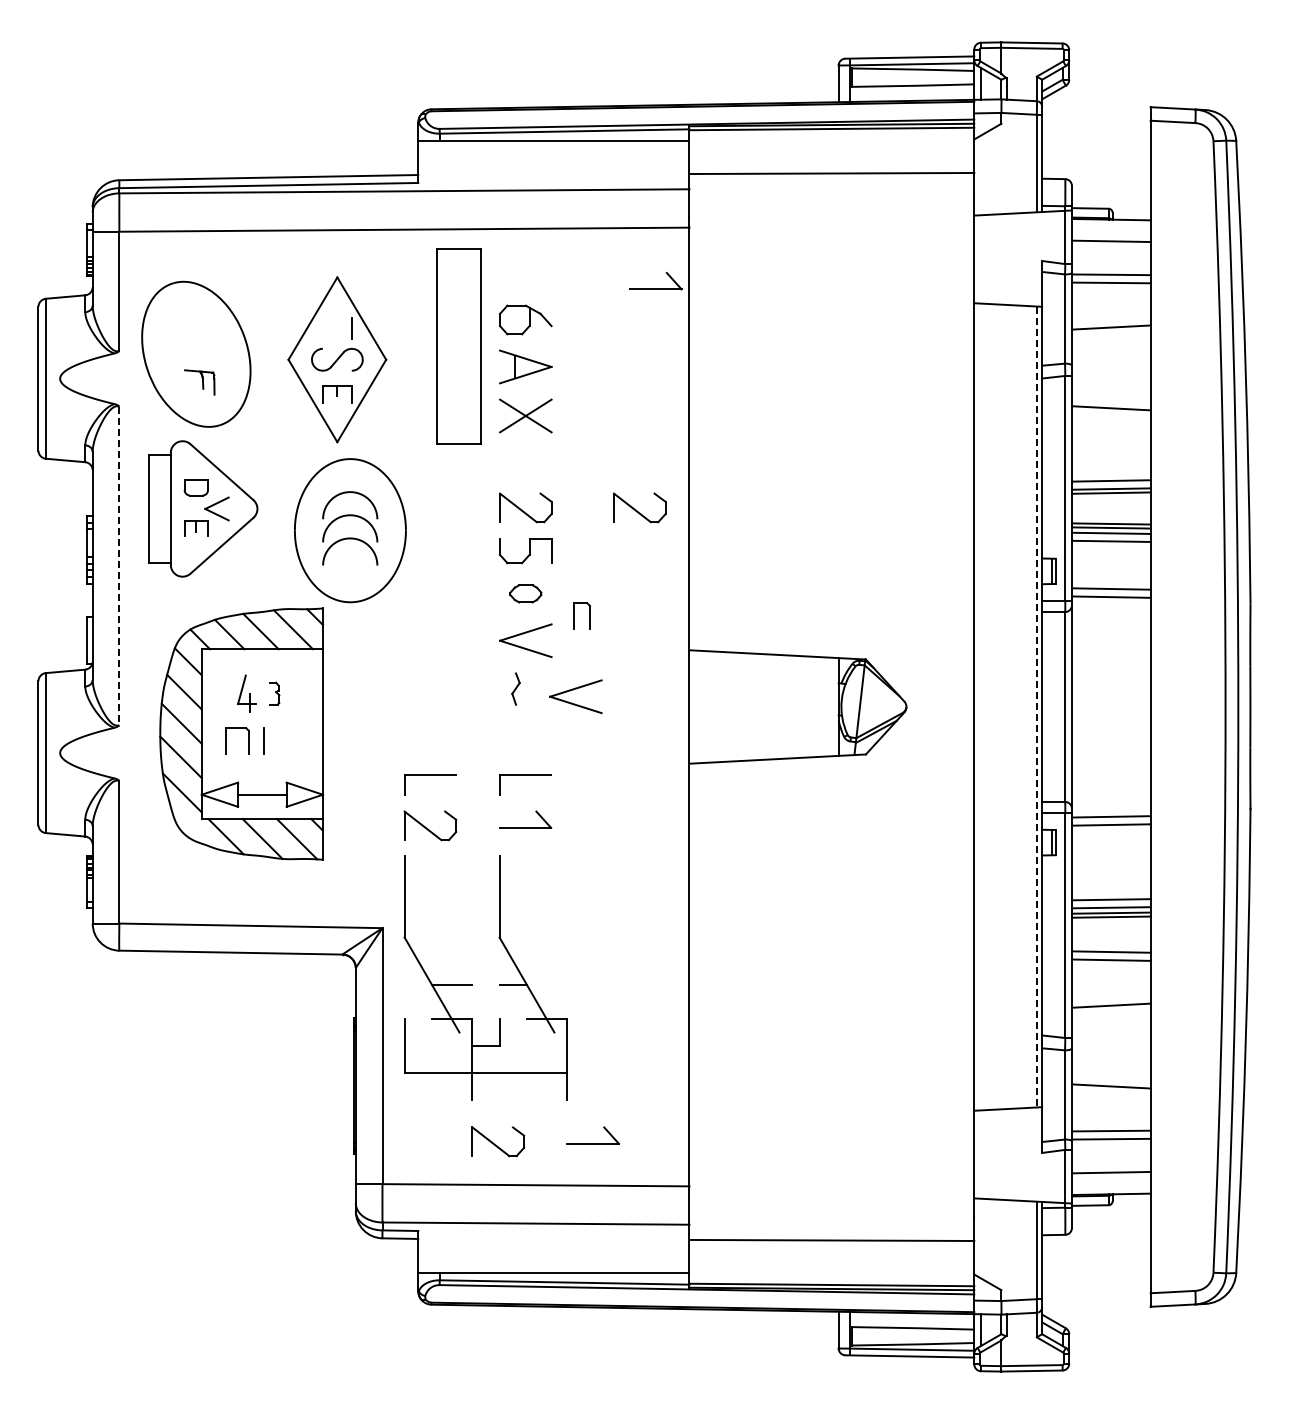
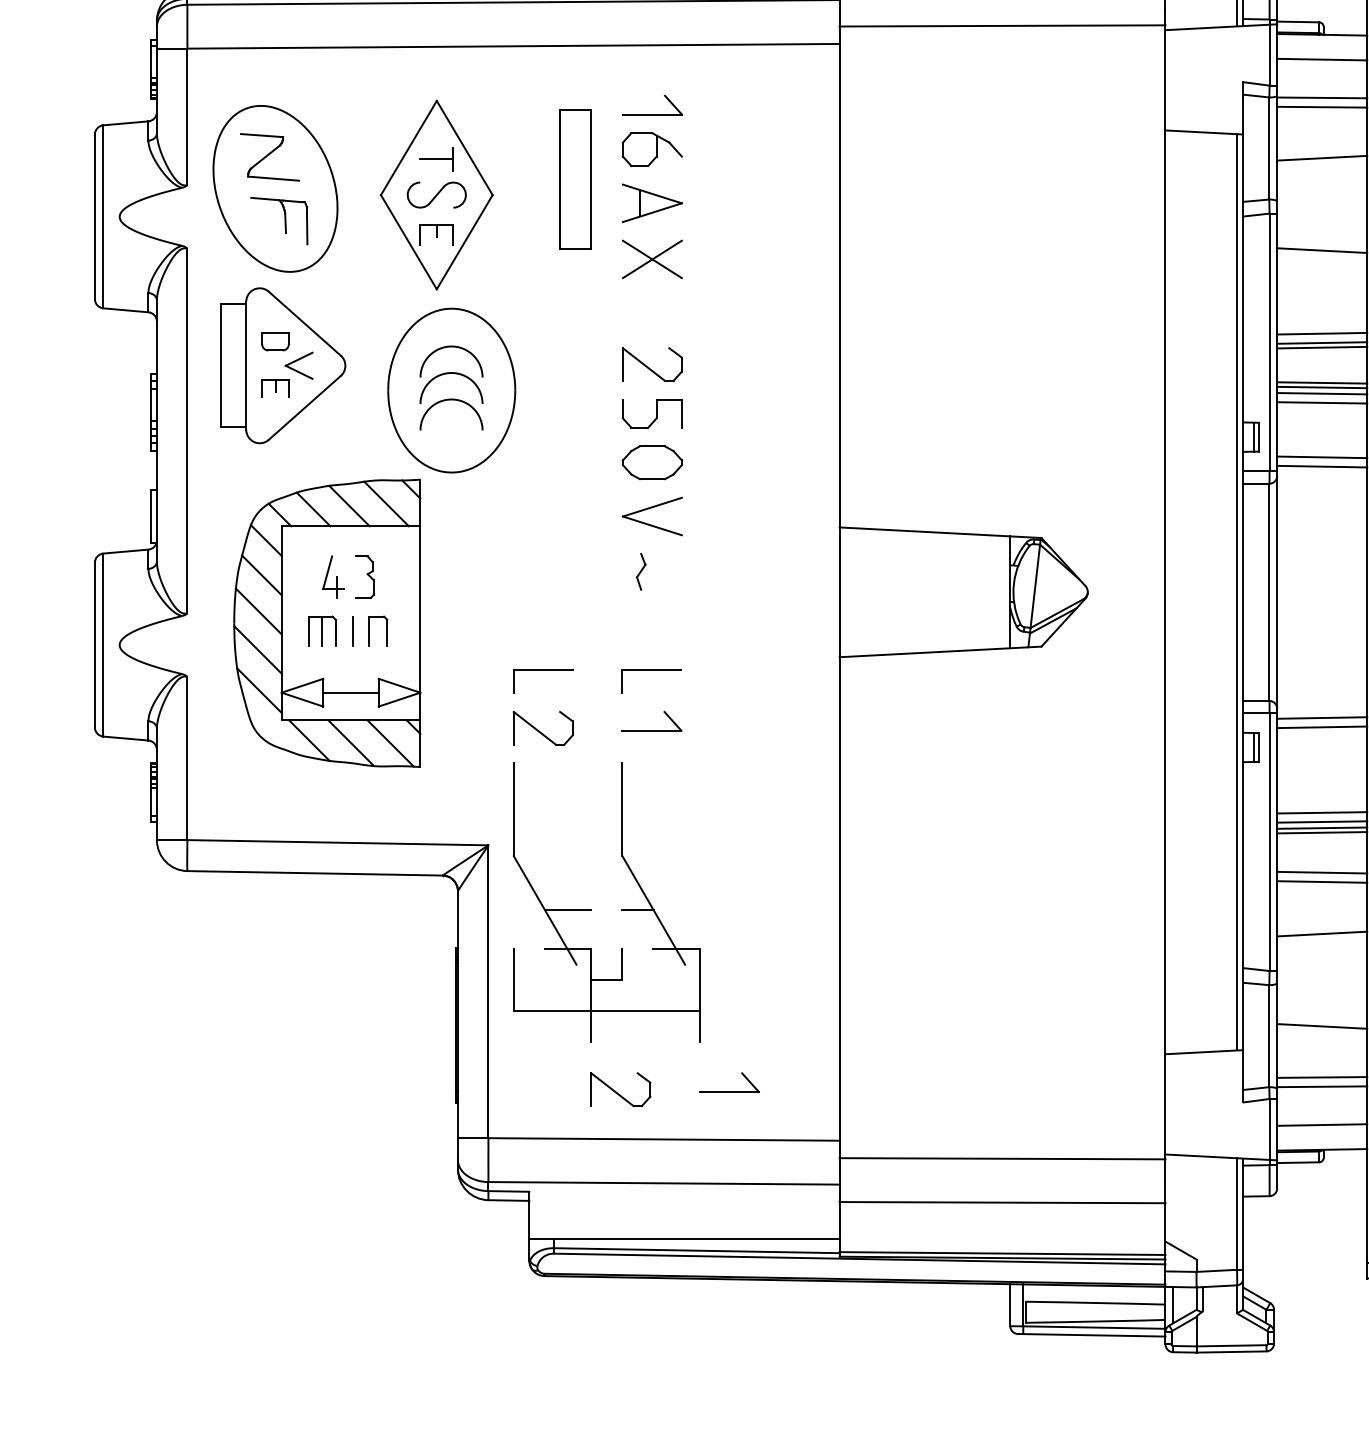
line: (831, 211) -> (1002, 25), added
part: (655, 288) -> (652, 113), moved
part: (191, 326) -> (269, 157), added
line: (336, 328) -> (435, 159), added
part: (458, 345) -> (575, 178), size x0.62
part: (199, 382) -> (279, 221), size x1.67
part: (639, 507) -> (782, 364), removed
line: (119, 566) -> (187, 431), dashed -> solid
part: (525, 593) -> (652, 462), size x1.67
part: (574, 615) -> (369, 630), moved
part: (573, 690) -> (706, 573), removed
part: (274, 693) -> (364, 576), size x1.67
line: (1036, 707) -> (1236, 592), dashed -> solid
line: (236, 741) -> (321, 631), added
line: (831, 1201) -> (1002, 1158), added

